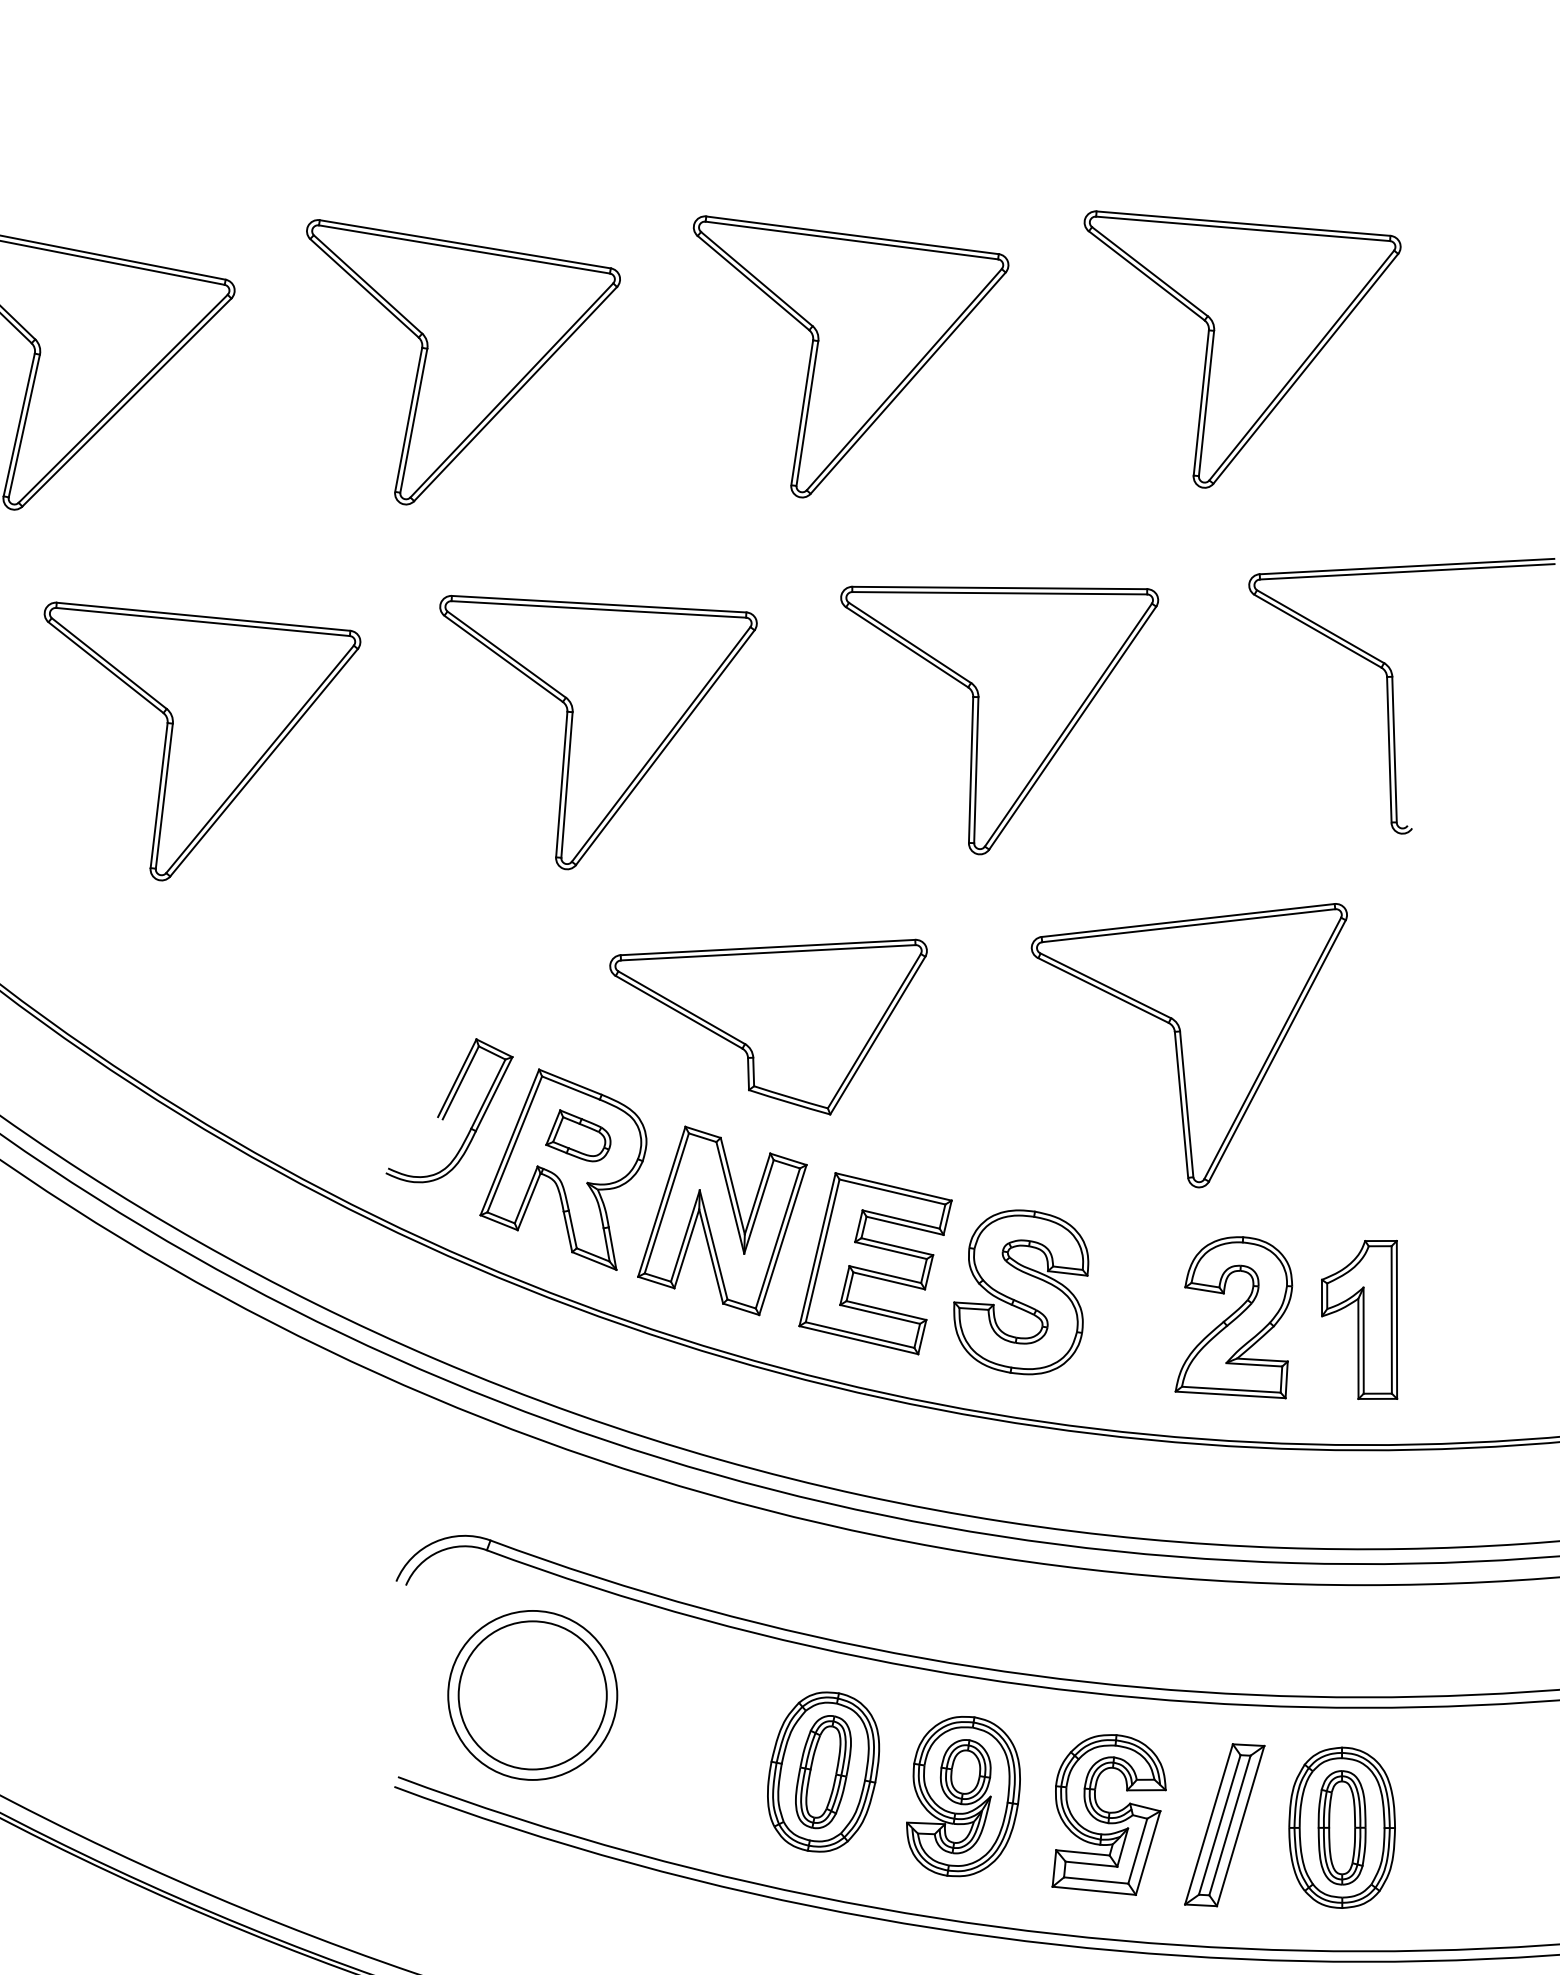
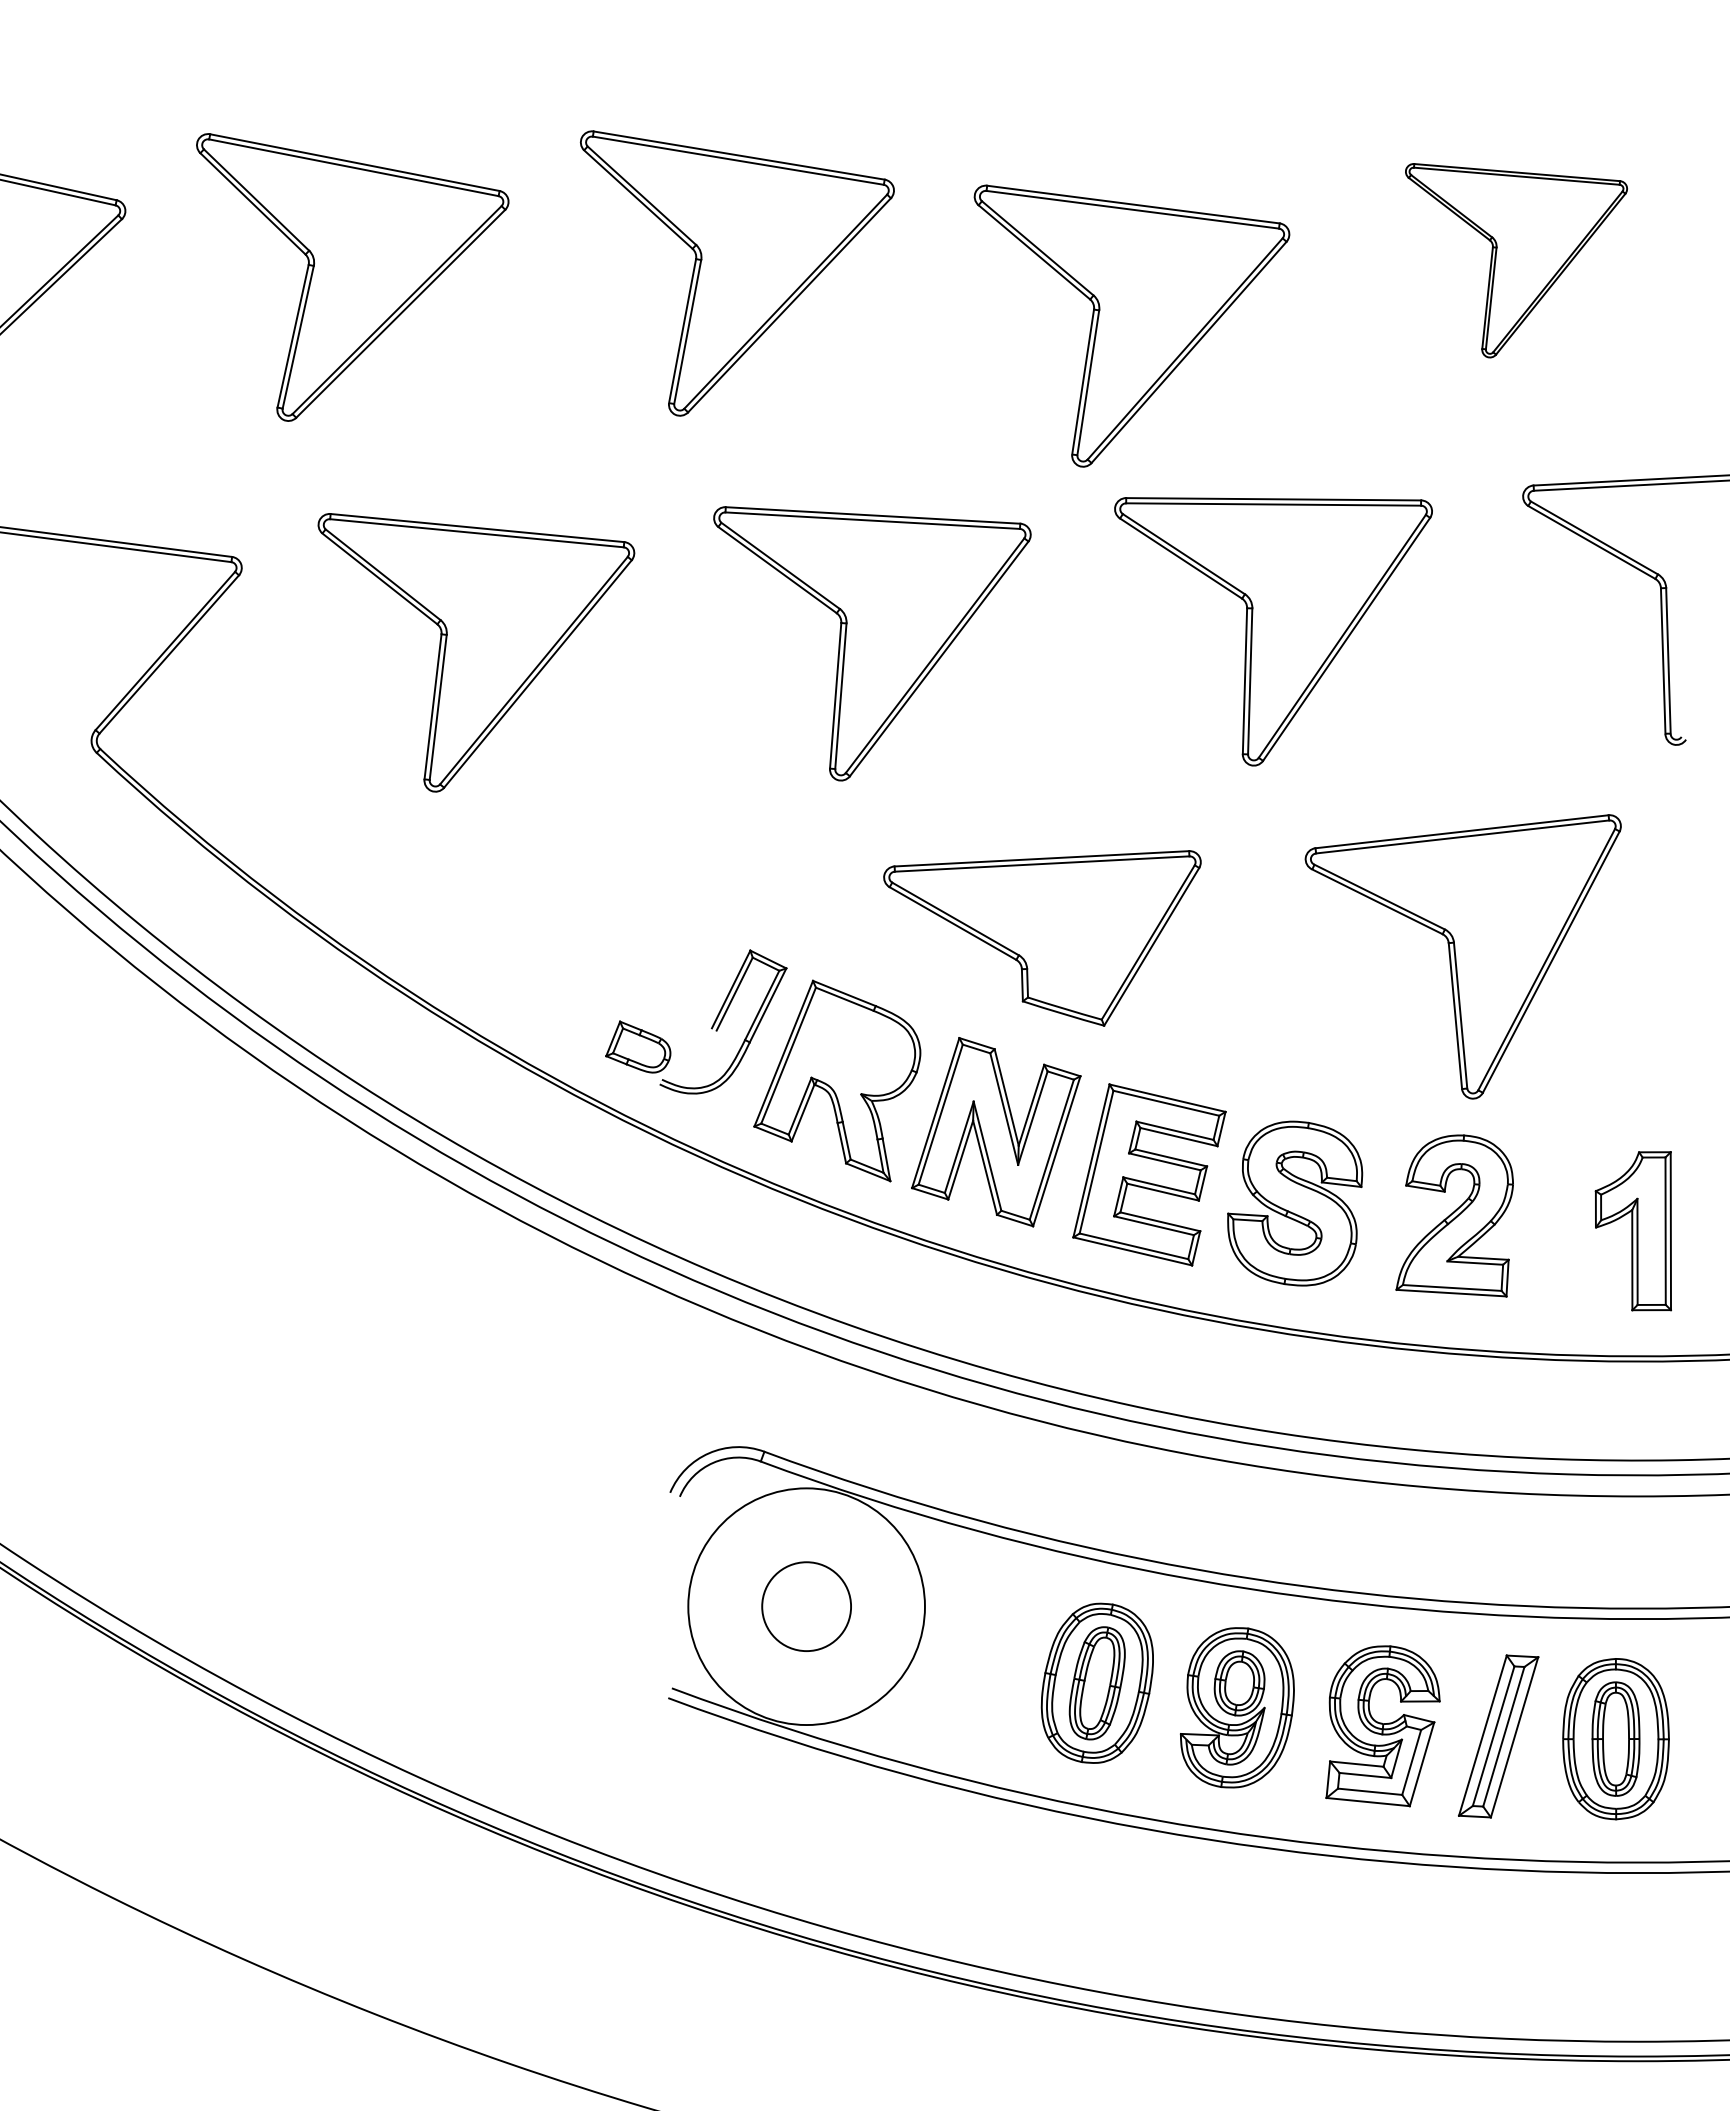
part: (1242, 349) -> (1516, 260), size x0.7
part: (850, 356) -> (1131, 325), moved
part: (578, 1135) -> (638, 1046), moved
part: (1233, 1317) -> (1454, 1215), moved
circle: (532, 1695) -> (806, 1606), size x0.6
circle: (532, 1695) -> (806, 1606), size x1.4

